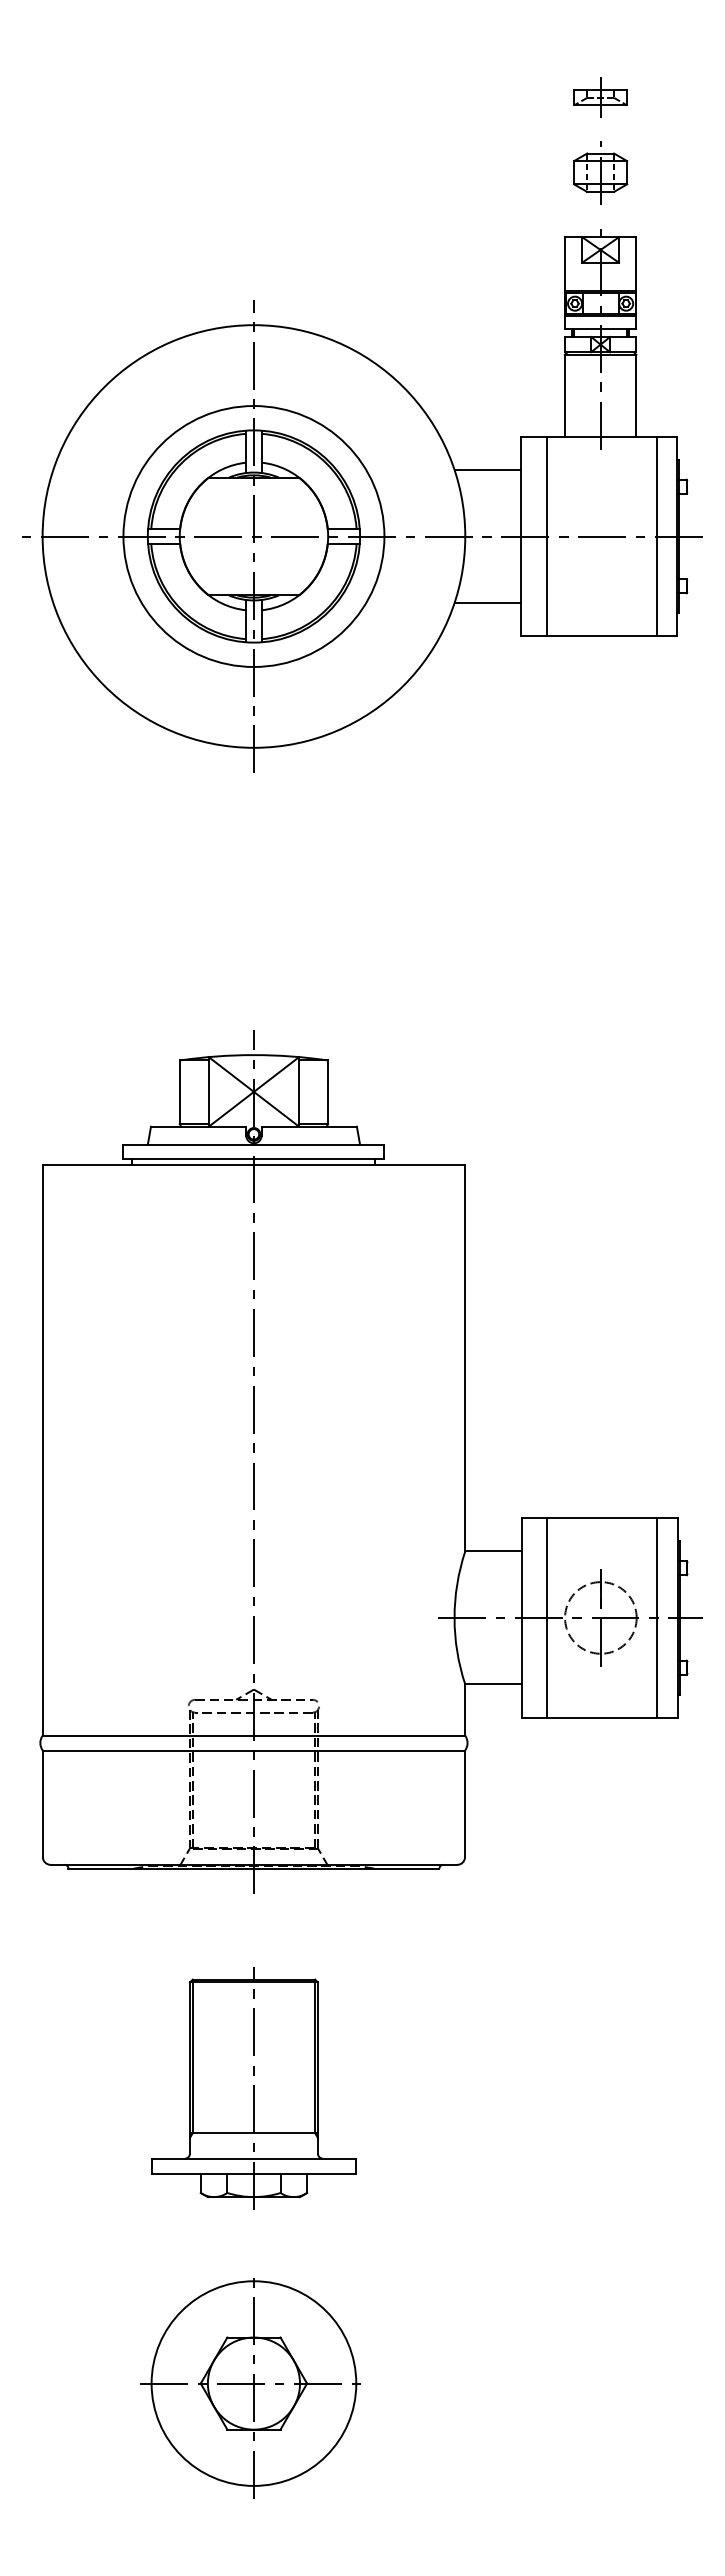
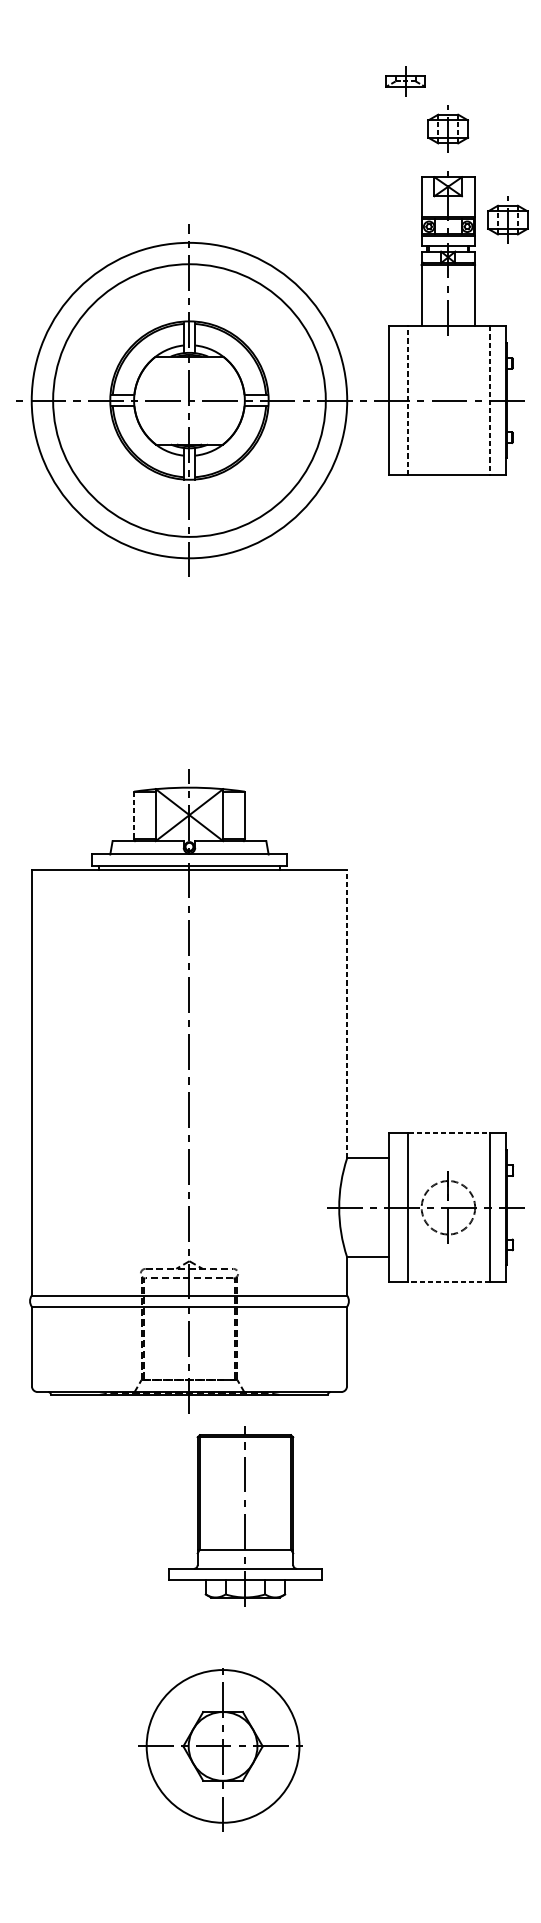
part: (600, 97) -> (405, 81), moved
part: (680, 294) -> (507, 219), added
line: (487, 469) -> (363, 350), removed
circle: (253, 536) -> (189, 400), size x1.4
line: (546, 536) -> (407, 400), solid -> dashed
line: (656, 536) -> (489, 400), solid -> dashed
line: (487, 603) -> (363, 450), removed
line: (179, 1092) -> (133, 815), solid -> dashed
line: (465, 1357) -> (347, 1013), solid -> dashed
line: (602, 1518) -> (449, 1133), solid -> dashed
line: (601, 1717) -> (448, 1282), solid -> dashed
part: (253, 2088) -> (245, 1516), moved
part: (250, 2388) -> (220, 1750), moved

